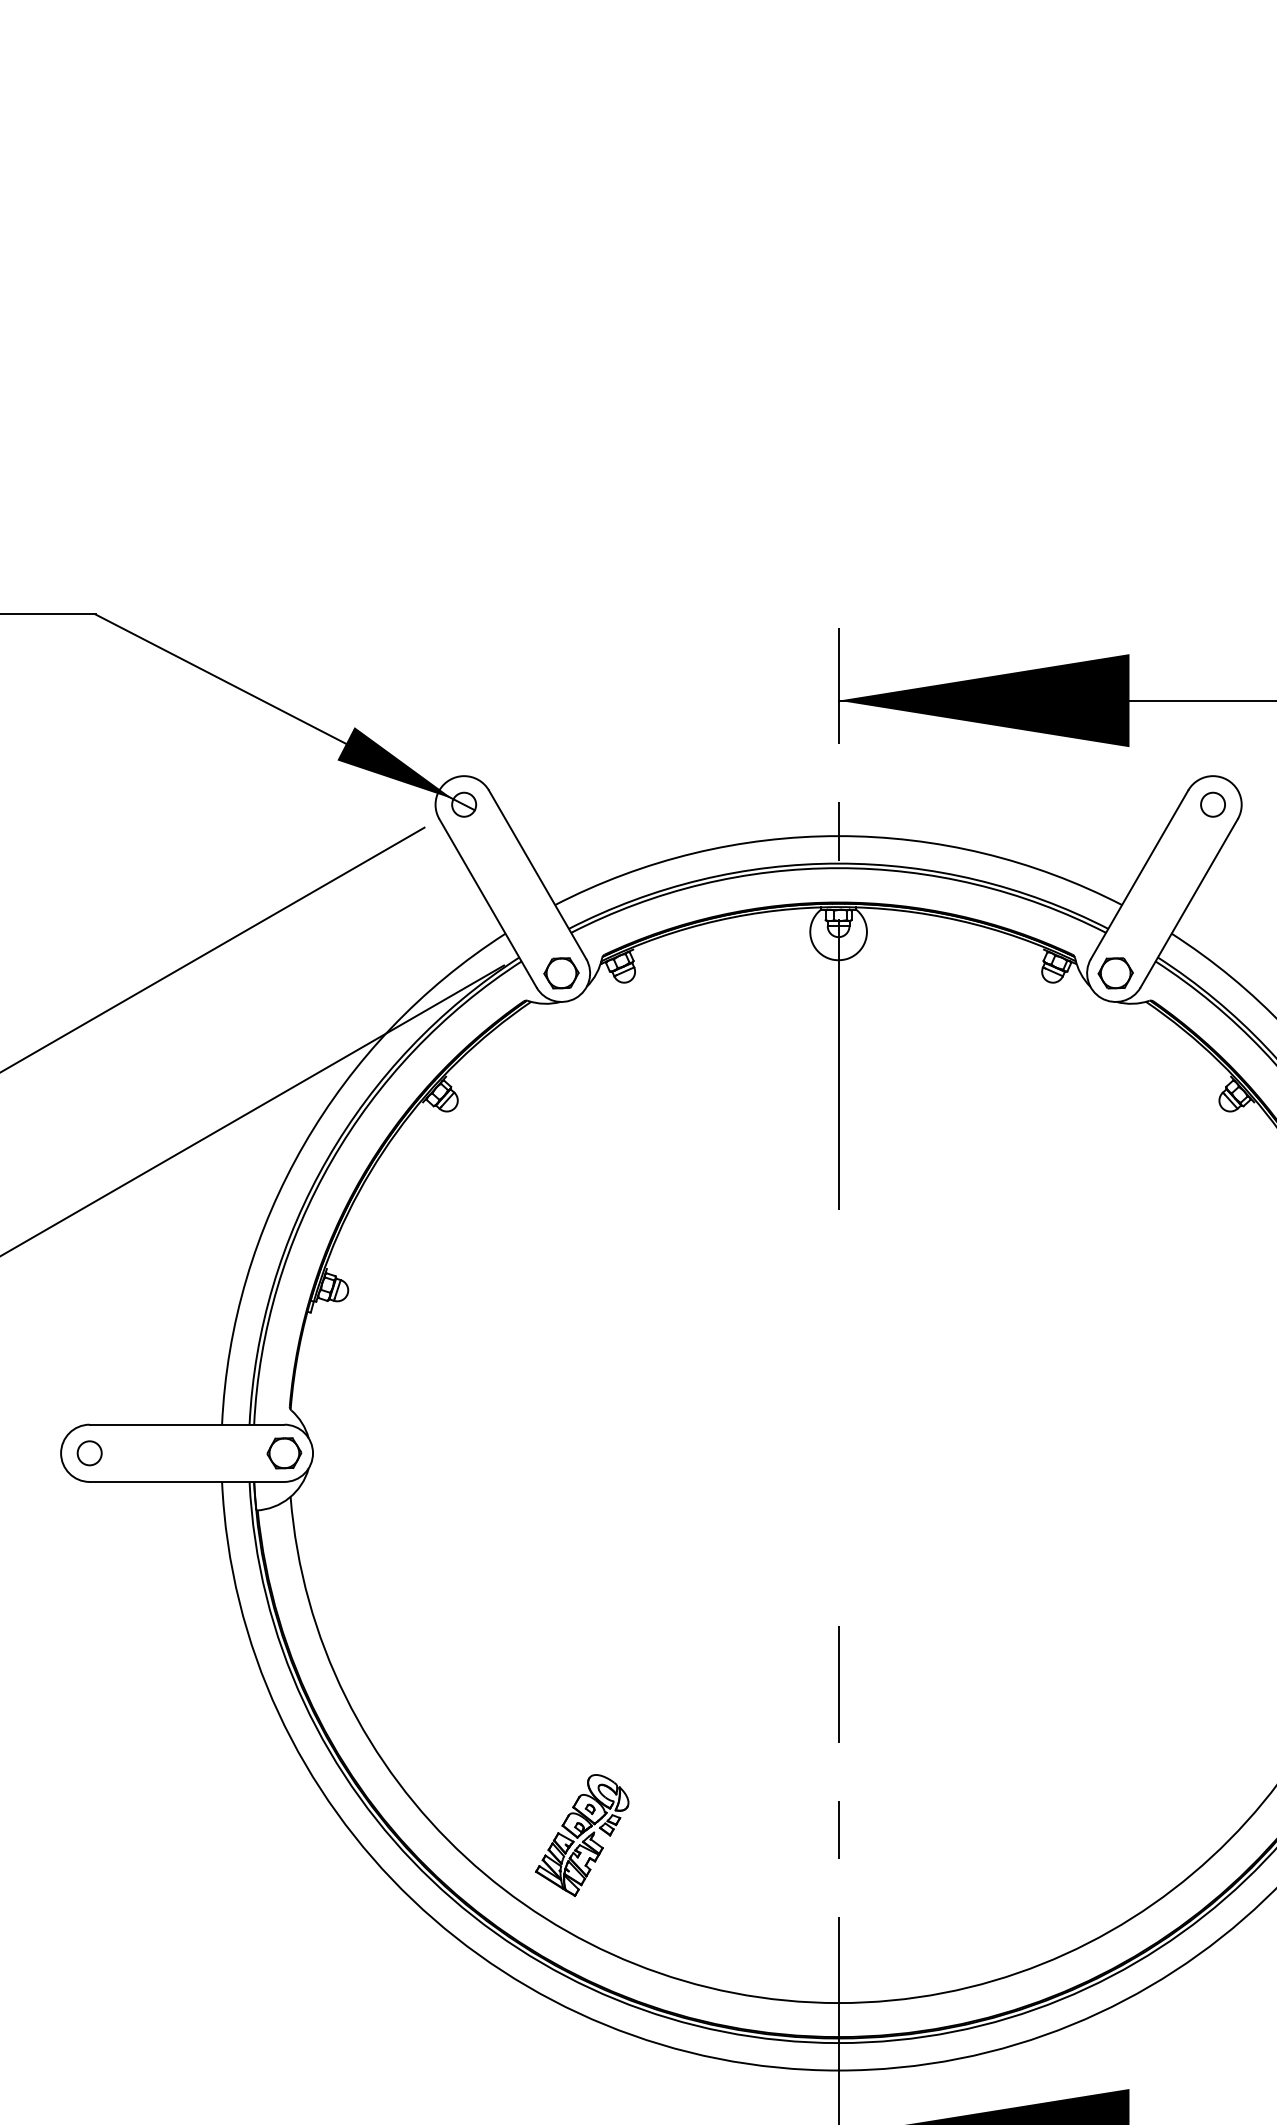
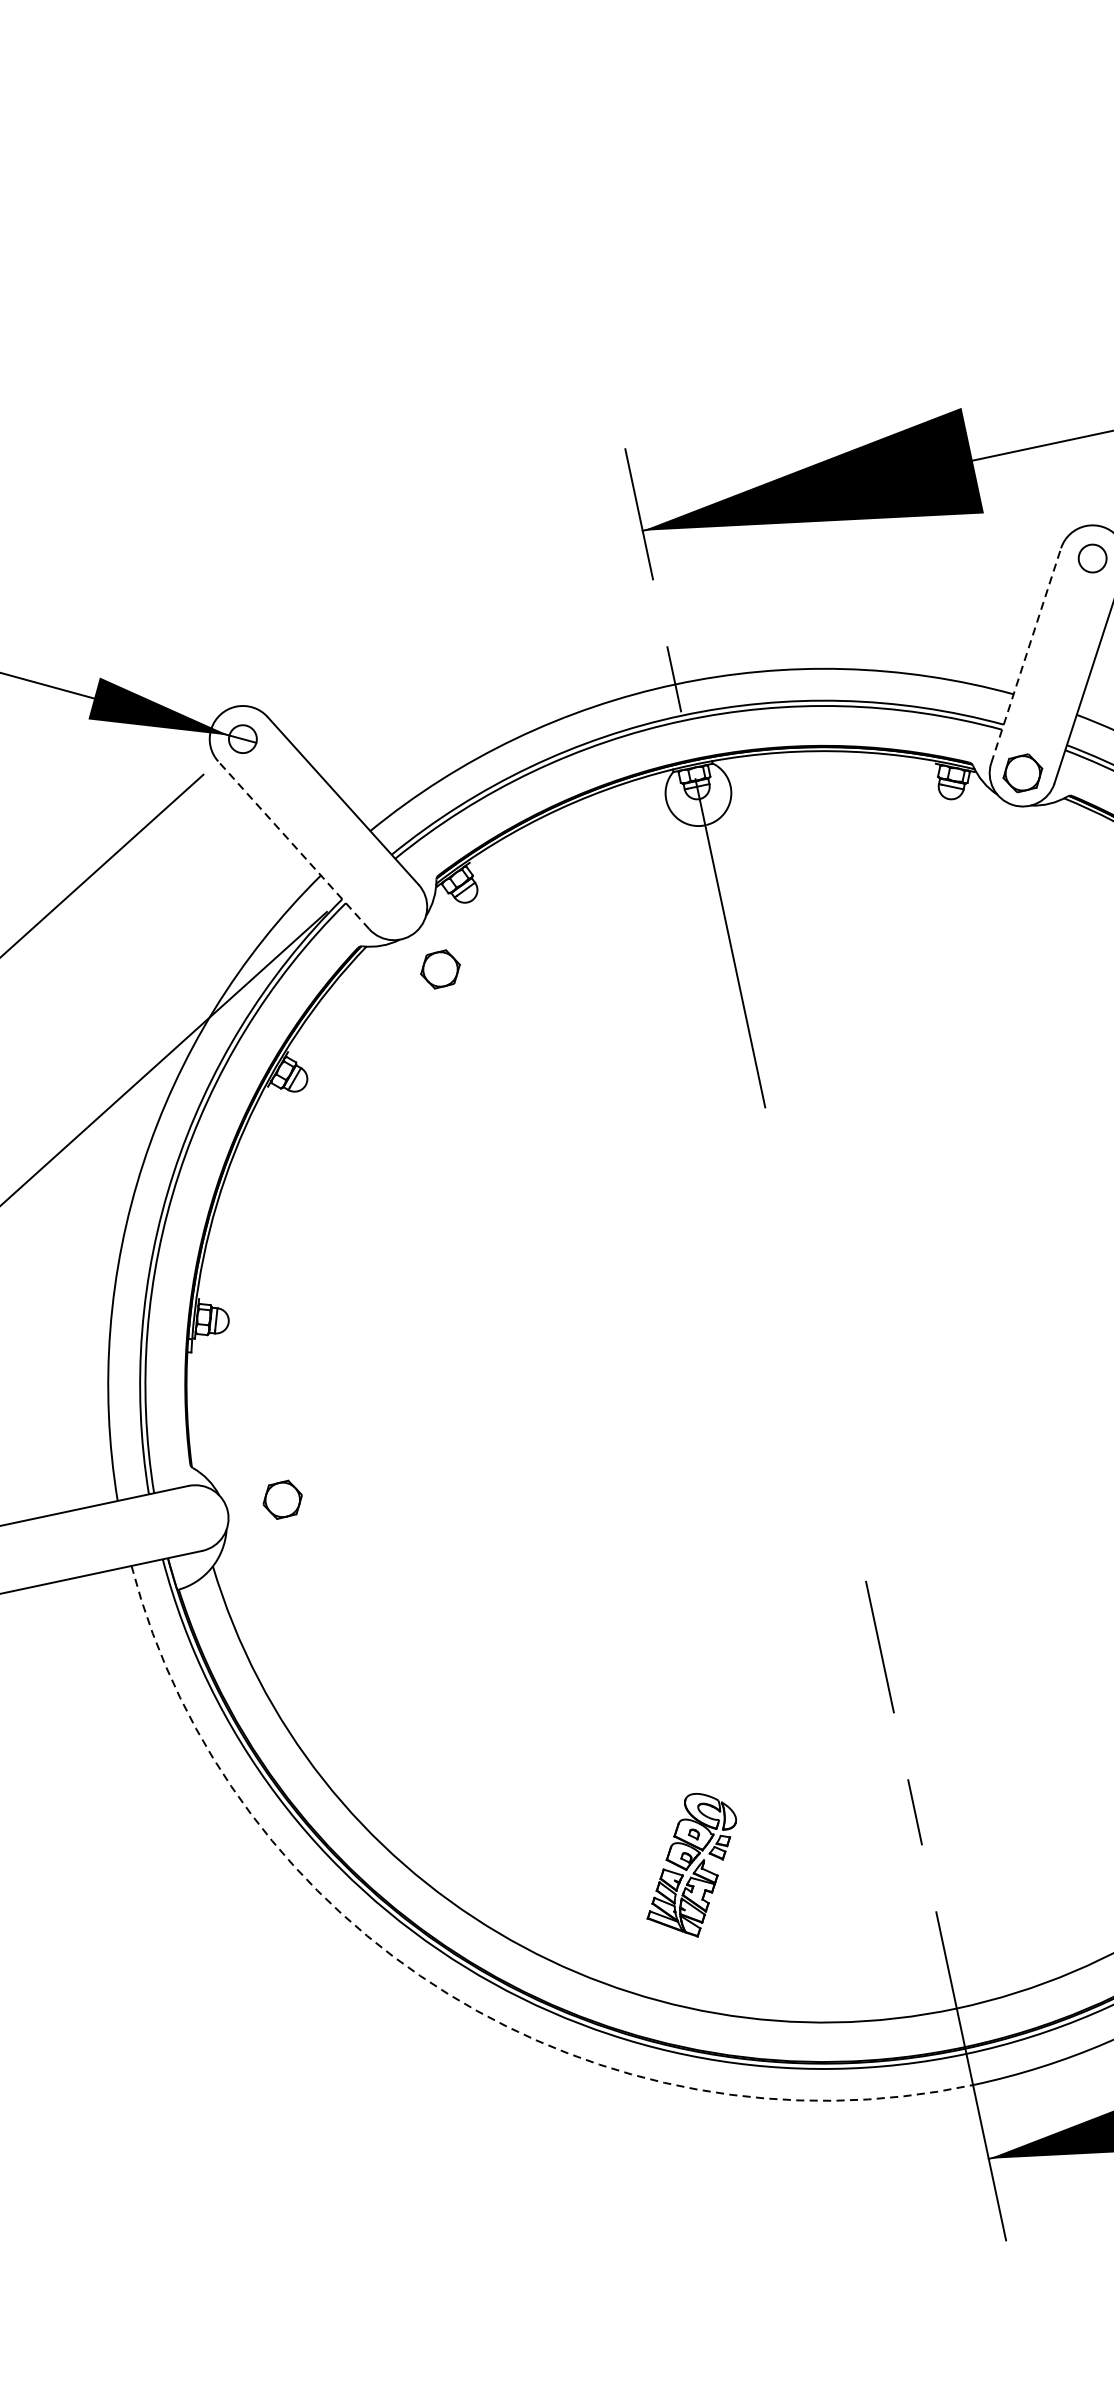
line: (1139, 874) -> (1026, 655), solid -> dashed
line: (487, 902) -> (292, 844), solid -> dashed
part: (561, 973) -> (440, 969), moved
part: (284, 1453) -> (282, 1500), moved
part: (582, 1835) -> (691, 1866), moved
arc: (412, 1899) -> (448, 1993), solid -> dashed

